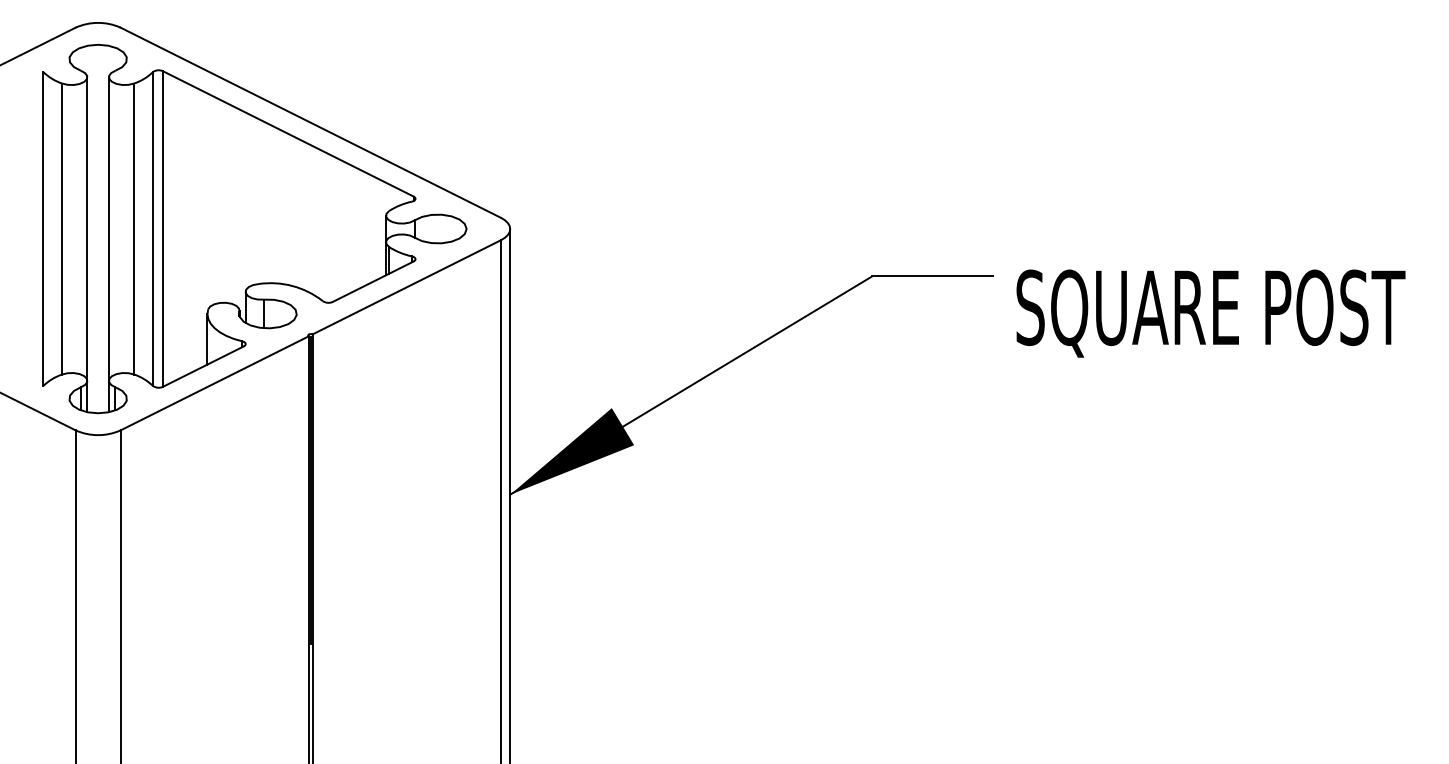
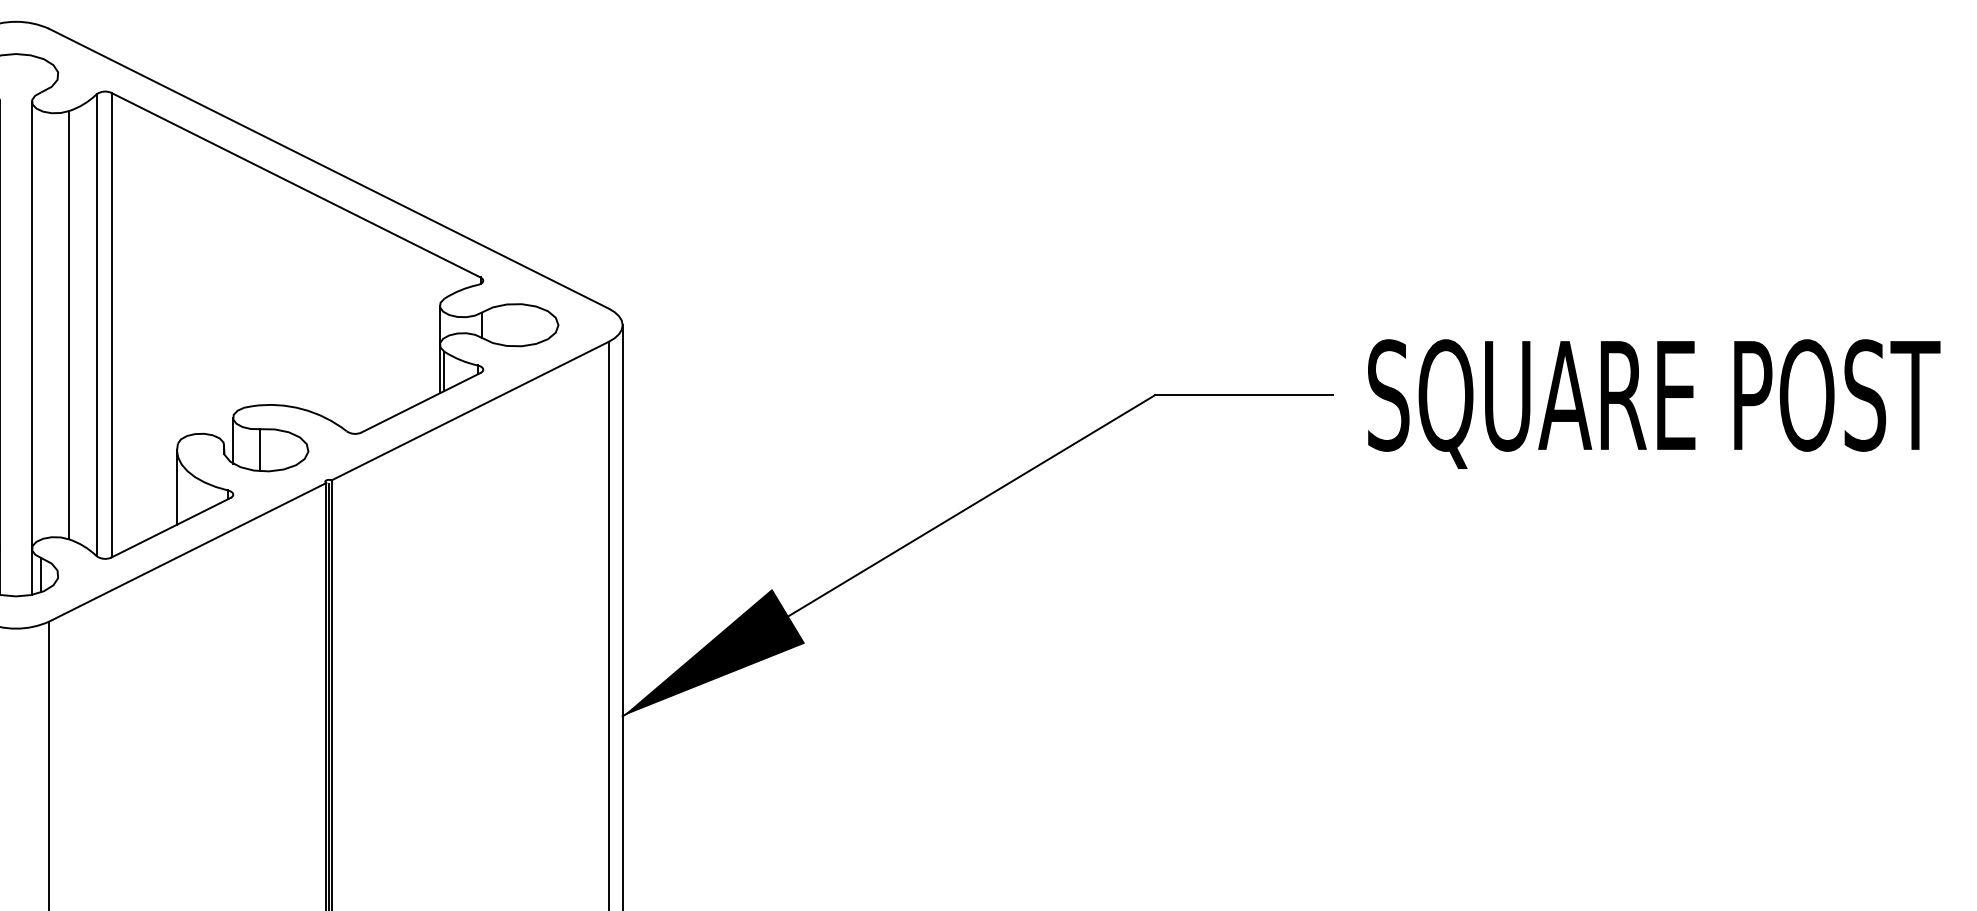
text: (1210, 313) -> (1653, 403), moved

